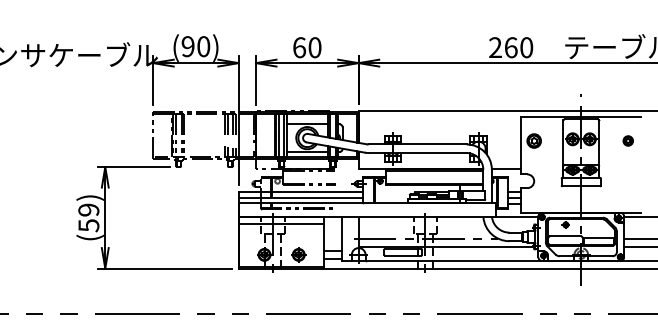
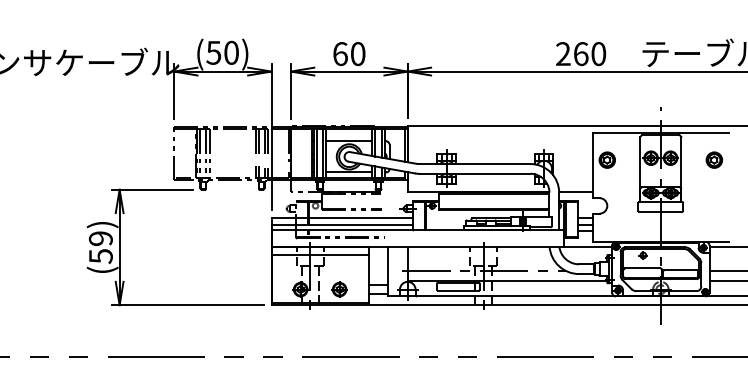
text: (187, 46) -> (213, 52), (90) -> (50)
part: (627, 140) -> (713, 159), size x1.43

